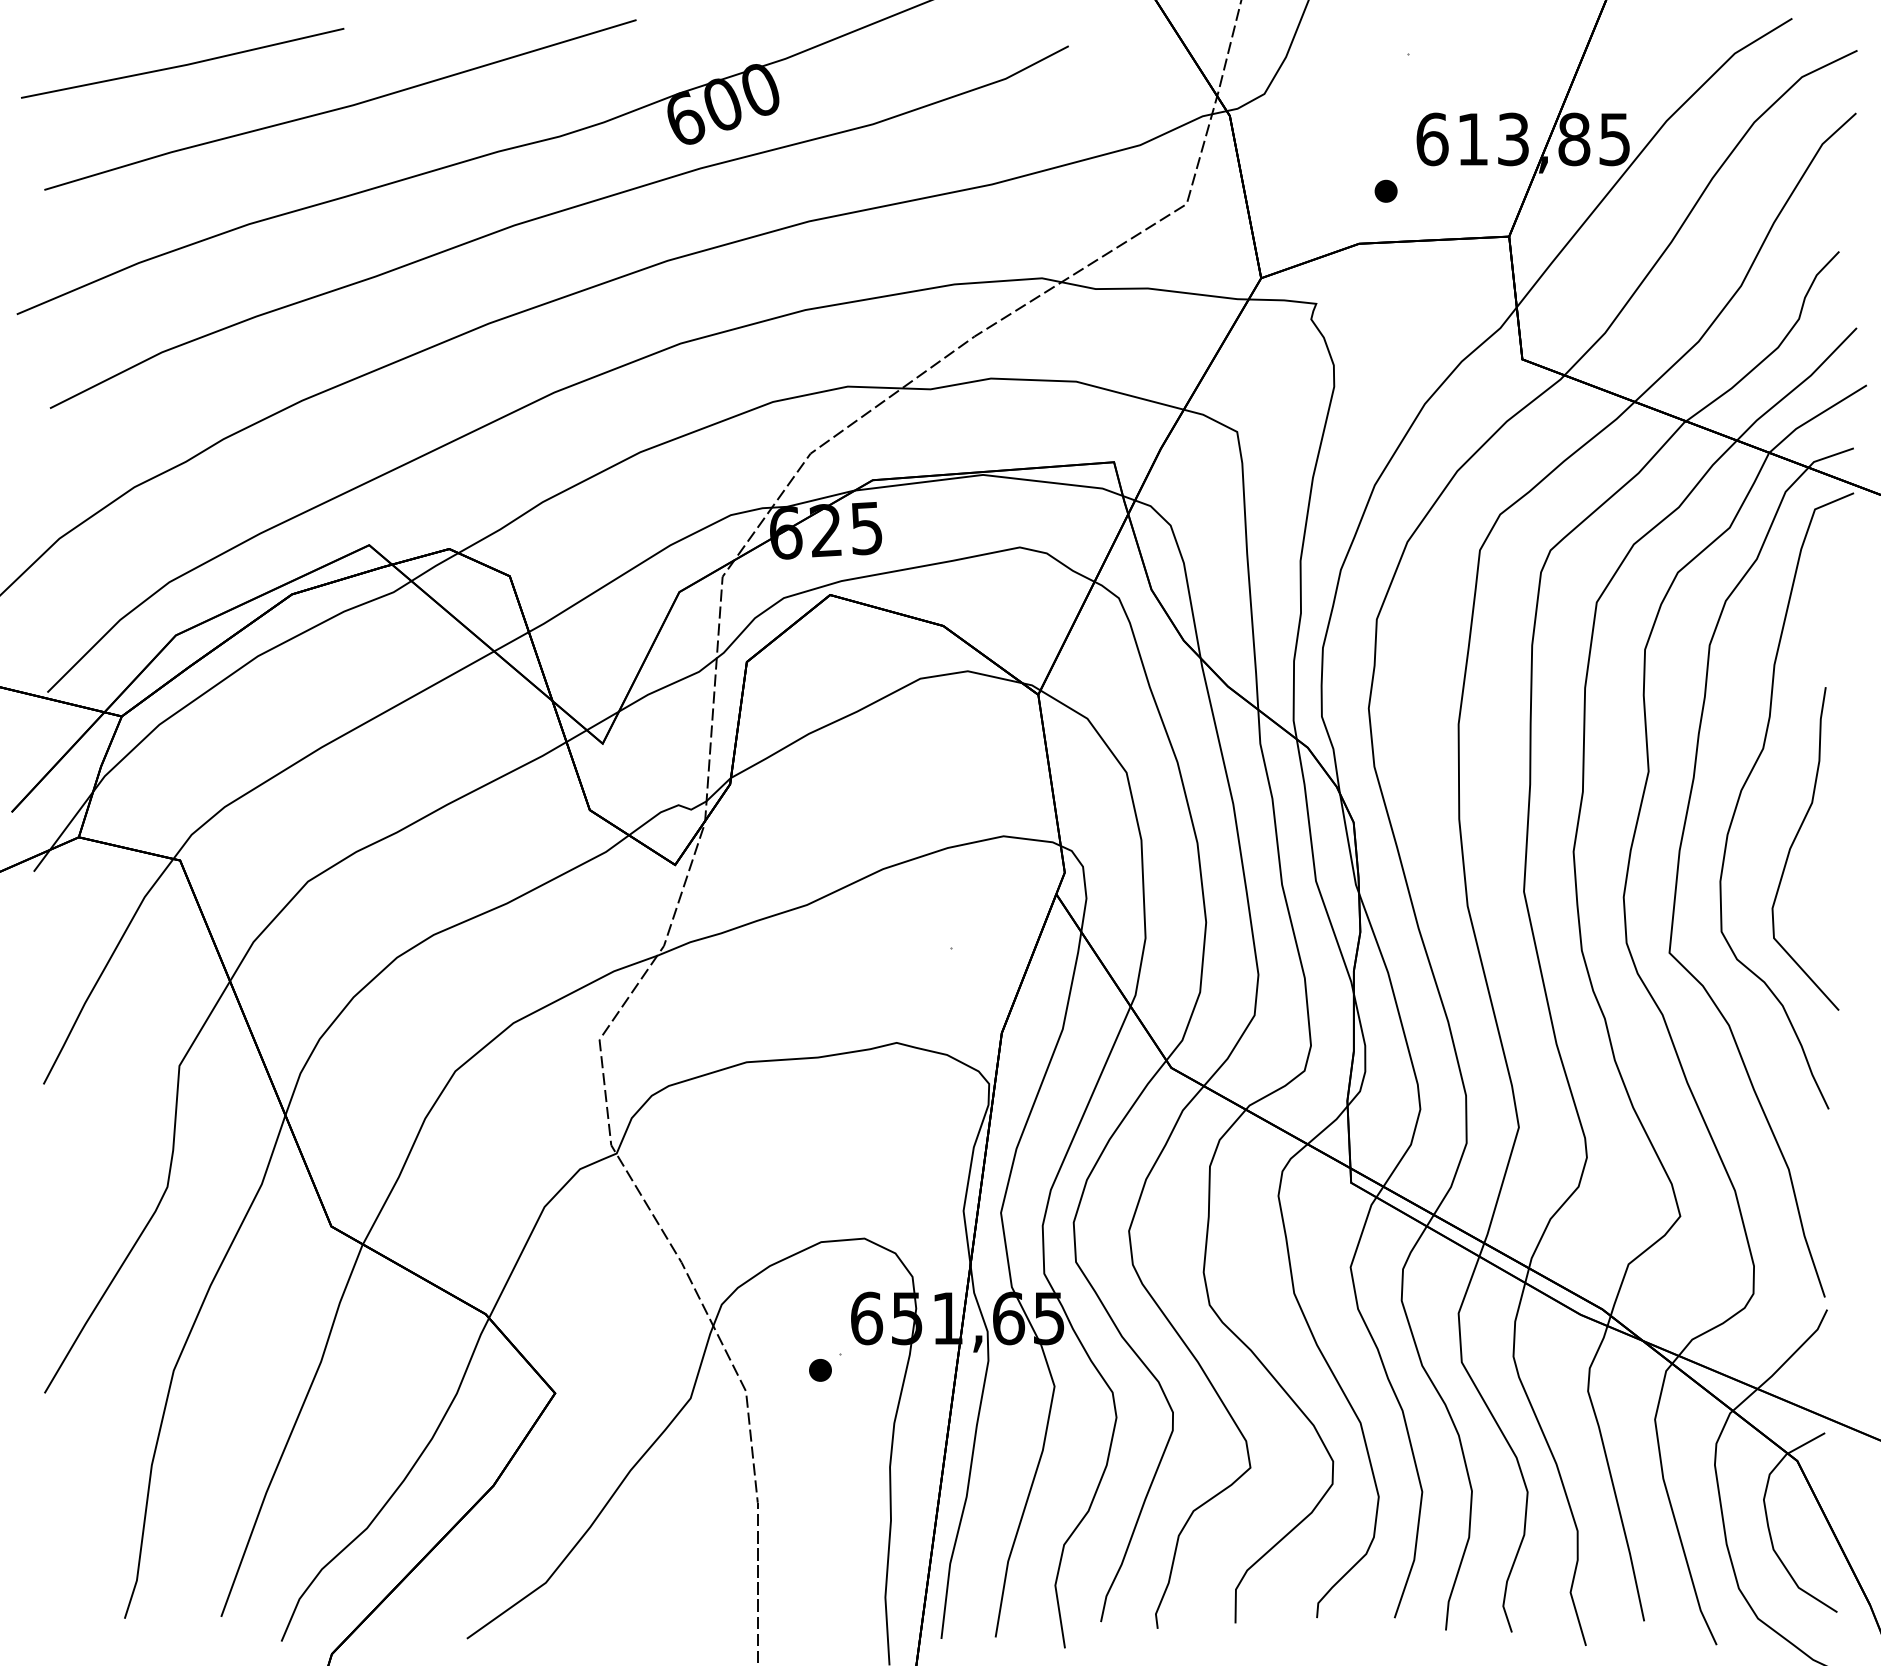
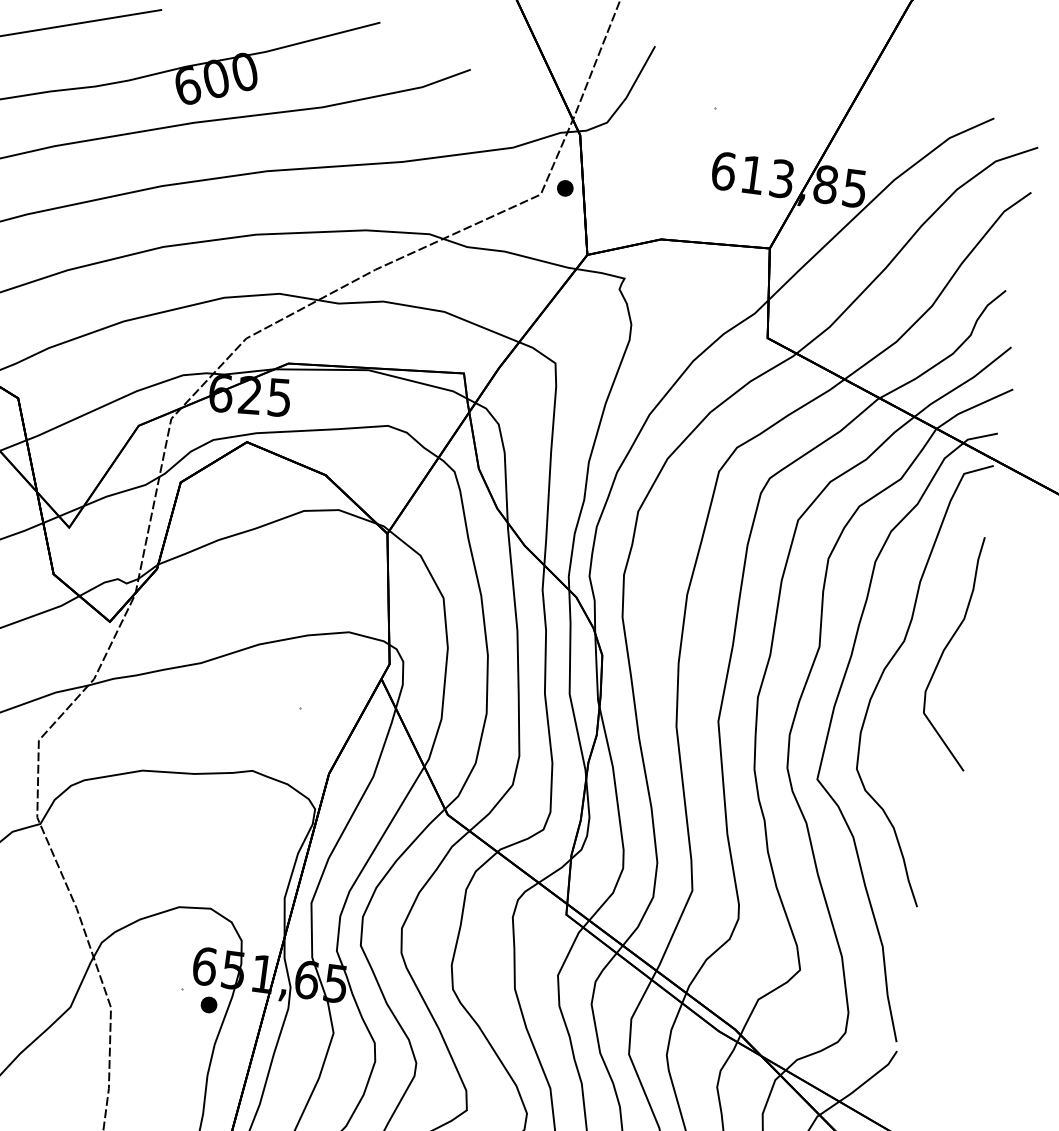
part: (1385, 190) -> (564, 187), moved
curve: (1794, 842) -> (947, 646), moved
part: (820, 1370) -> (209, 1005), moved

